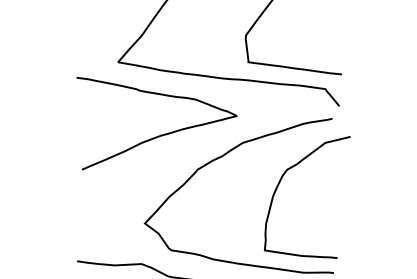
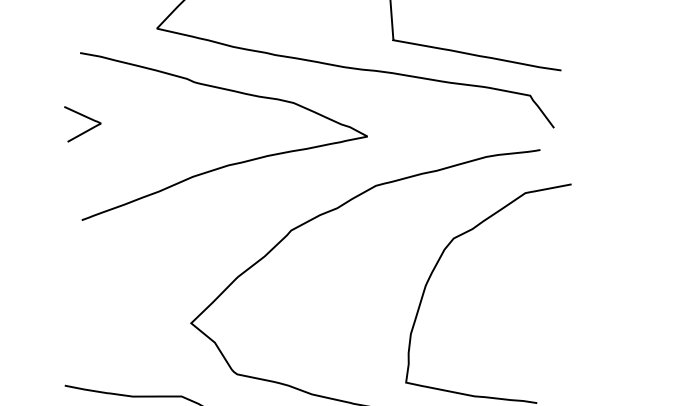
curve: (80, 120) -> (83, 130), added

